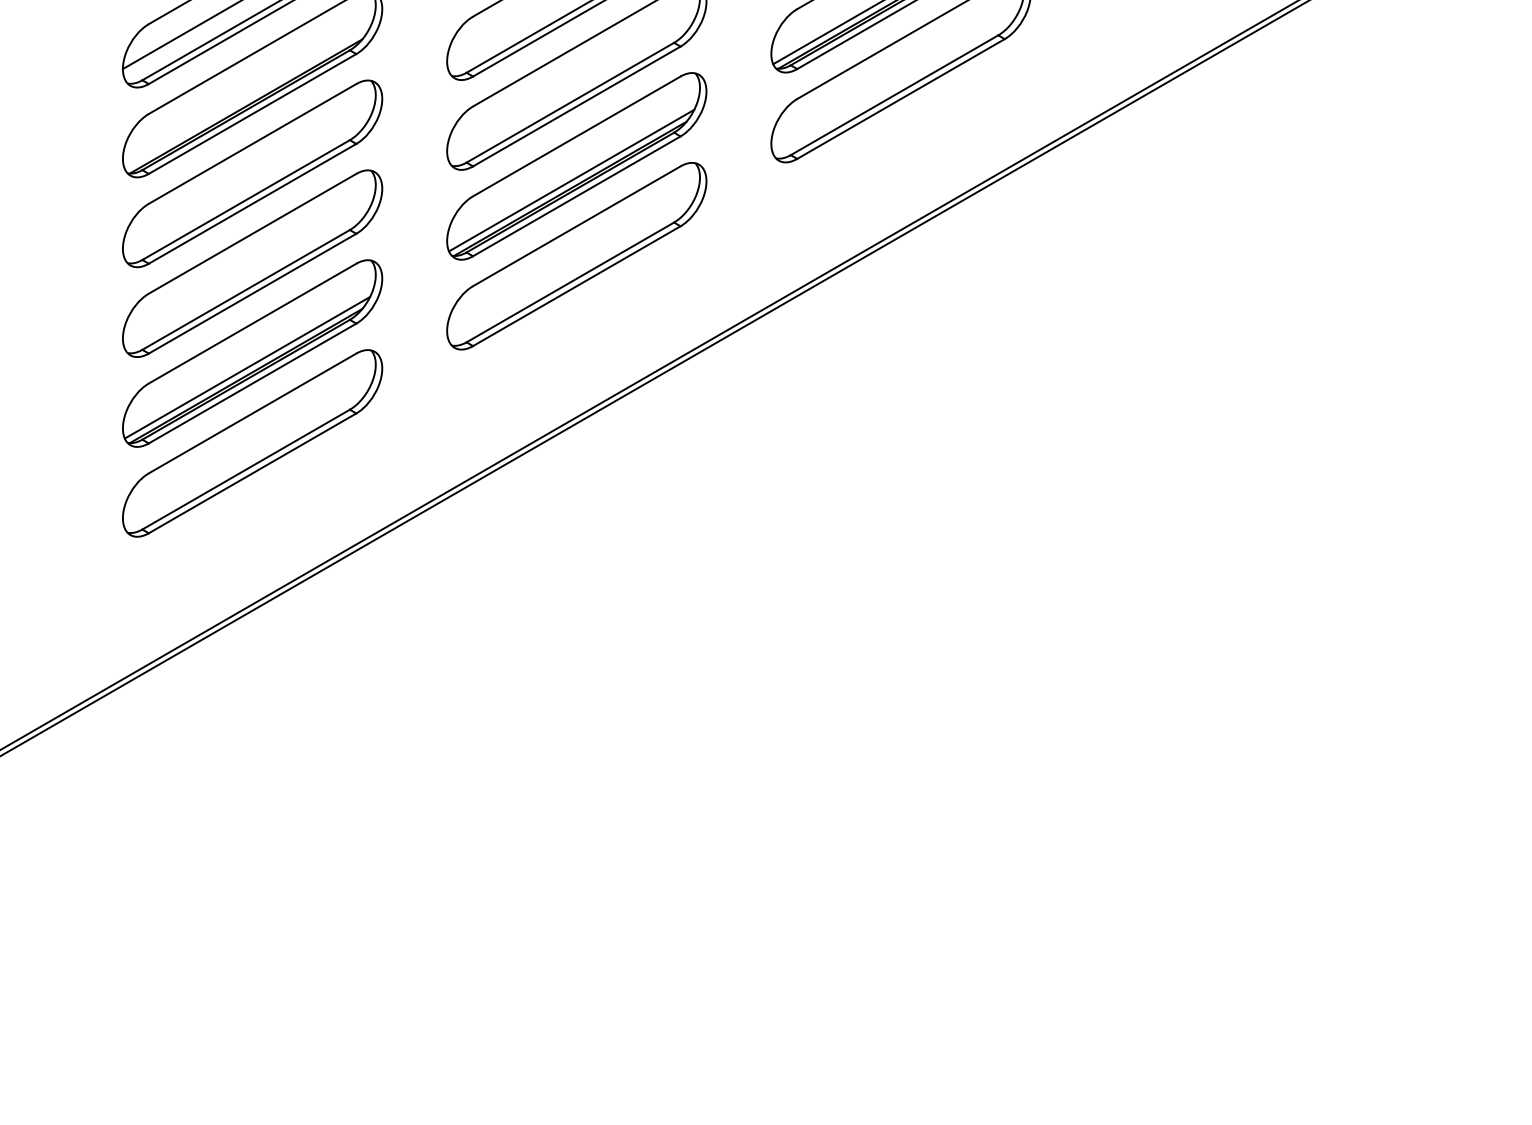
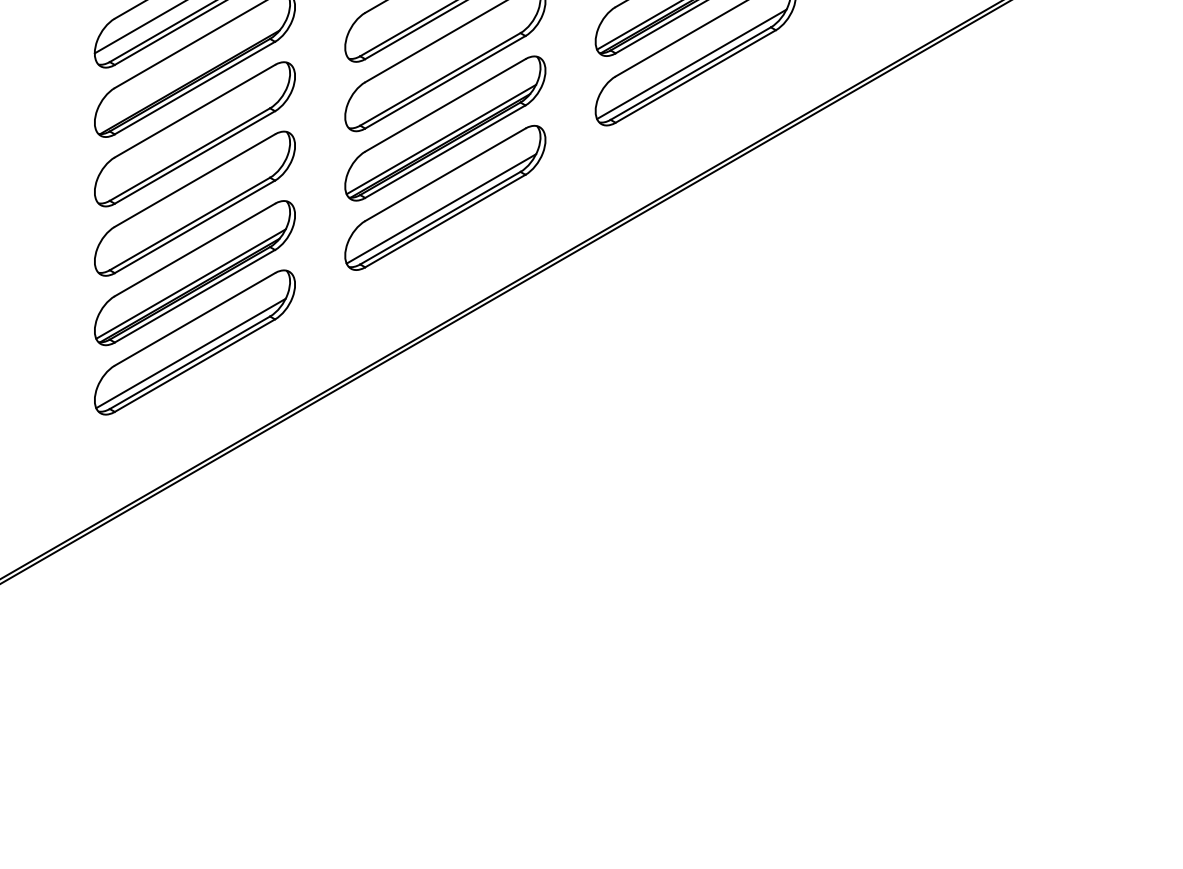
line: (895, 83) -> (691, 64), added
line: (571, 269) -> (441, 208), added
line: (246, 457) -> (190, 353), added

